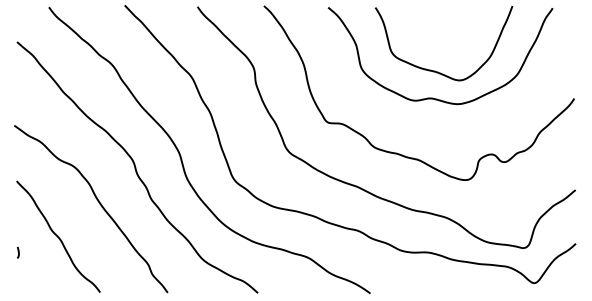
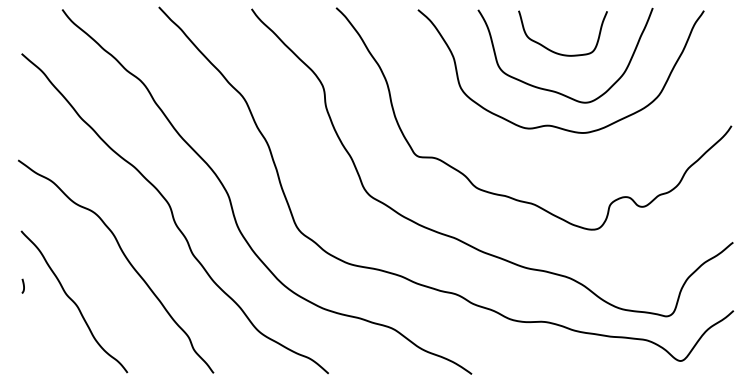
curve: (436, 40) -> (555, 51), added
curve: (17, 251) -> (22, 284), moved

